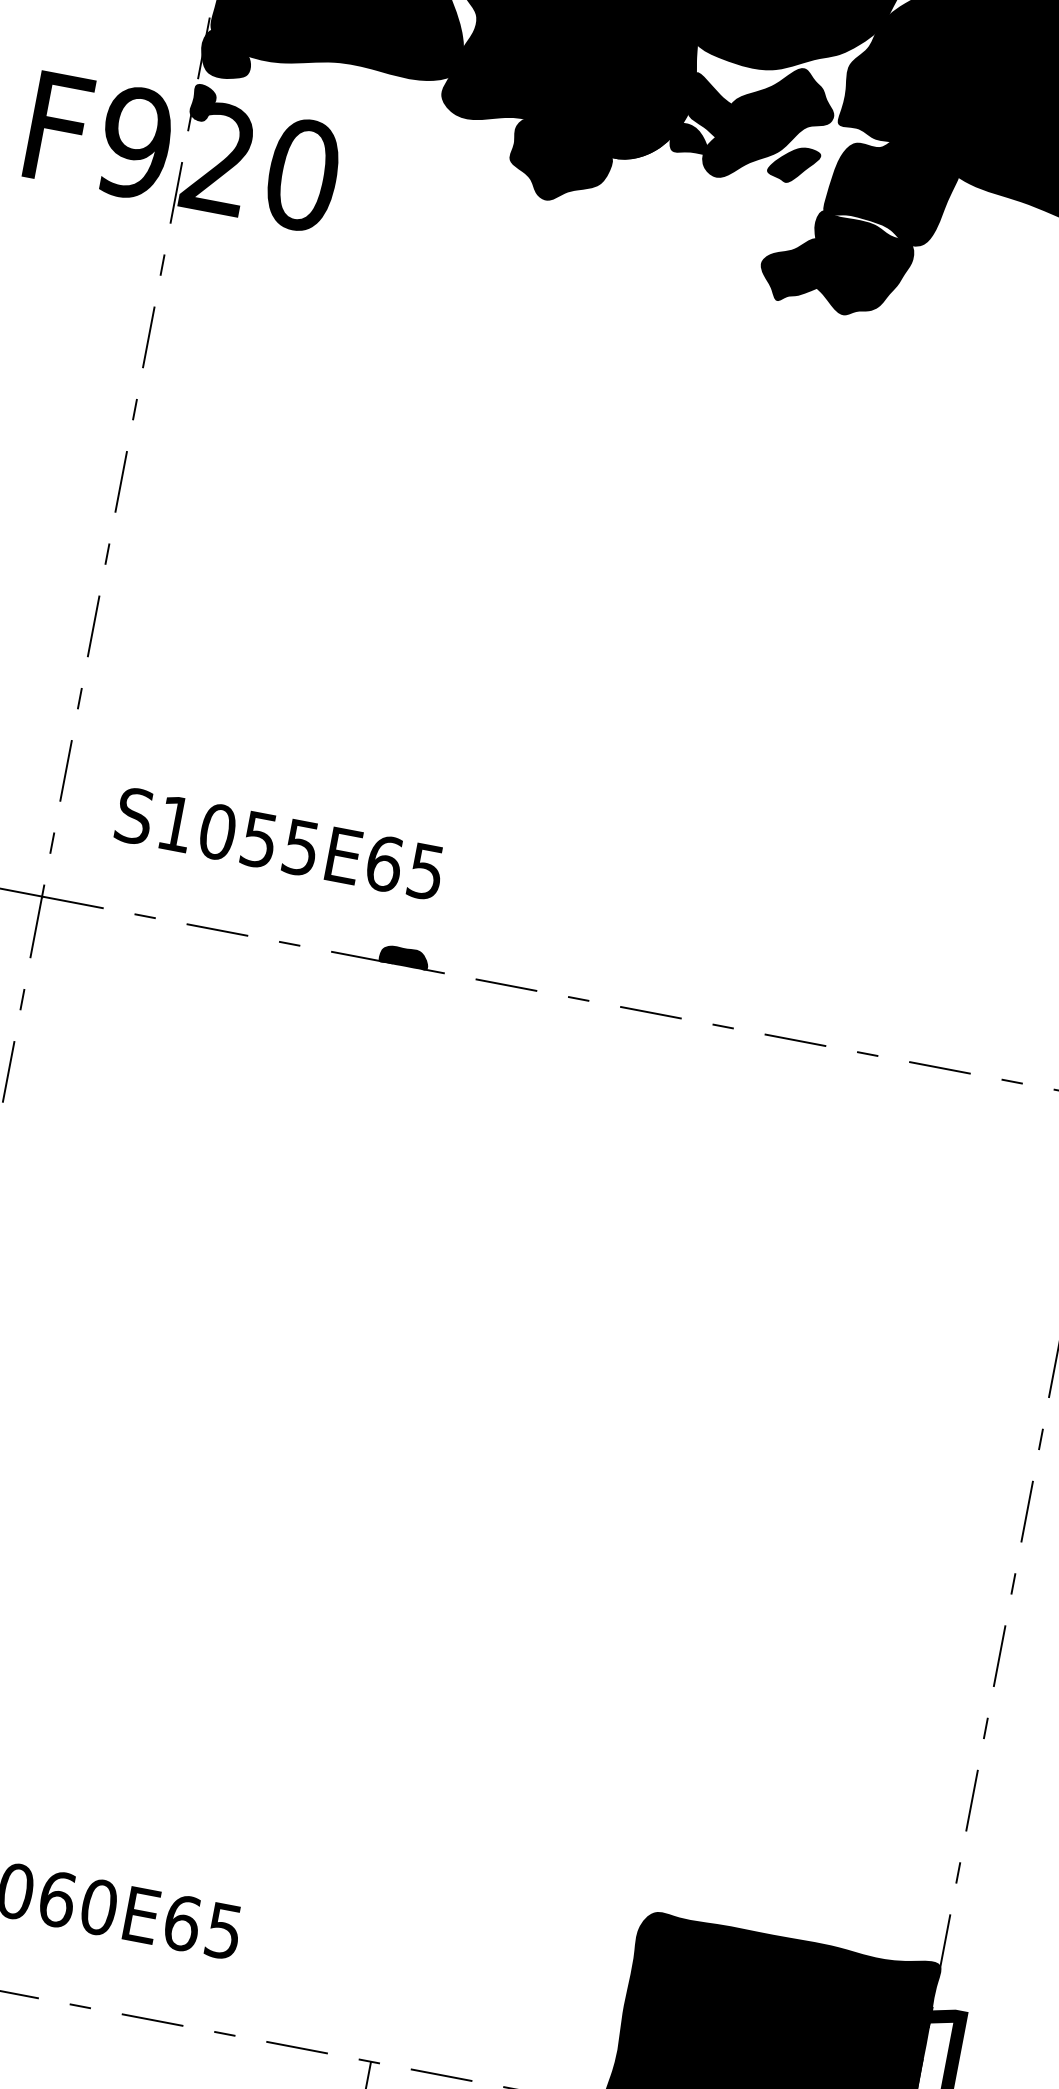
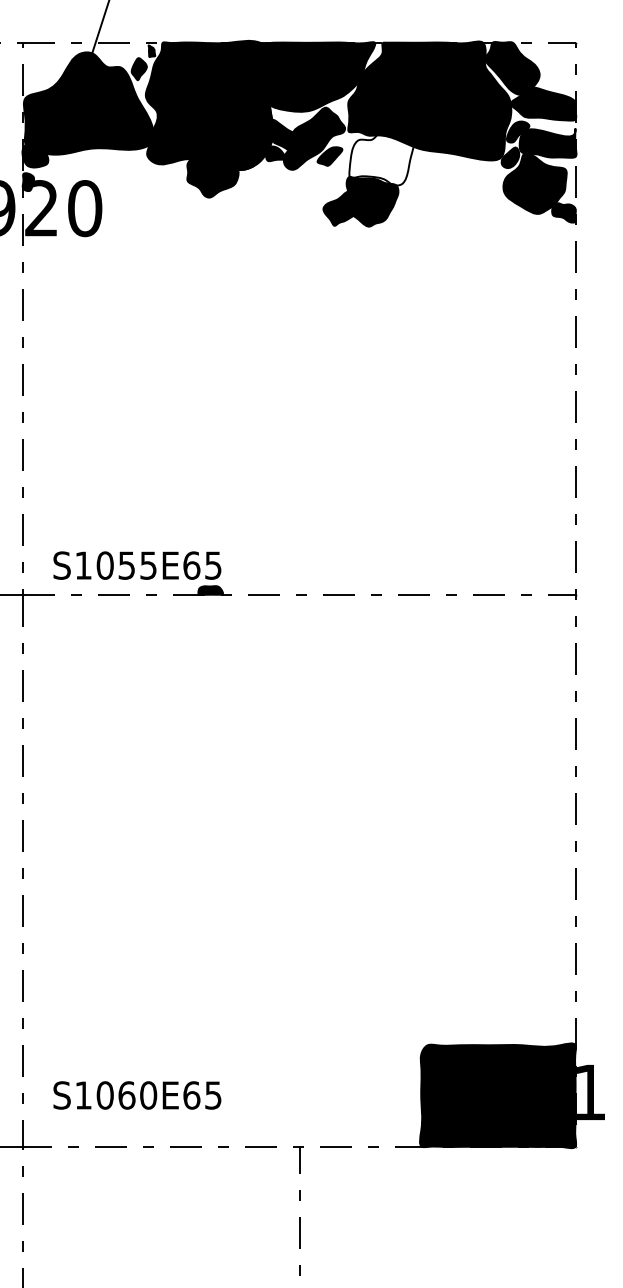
fill: (892, 187) -> (381, 158), removed
text: (279, 843) -> (137, 565), moved

